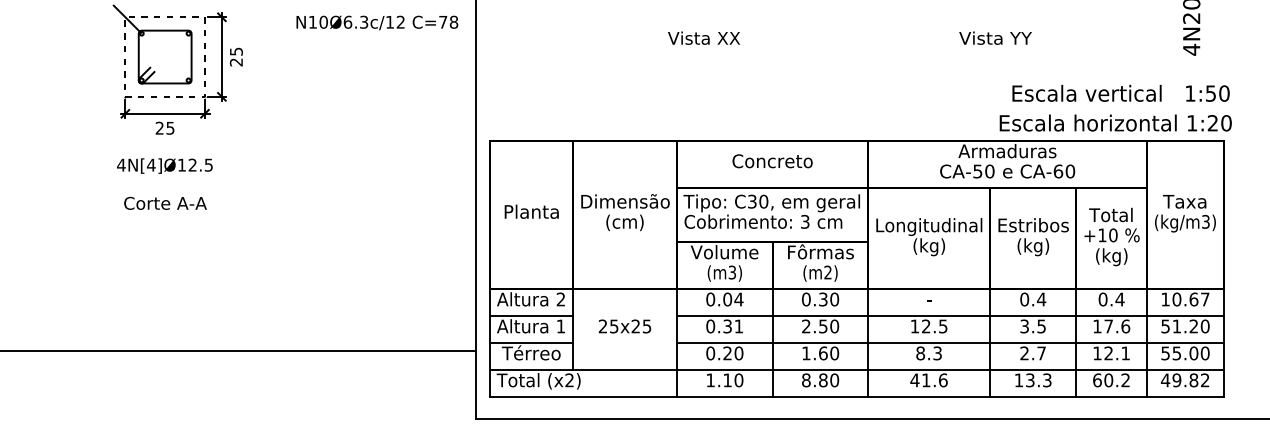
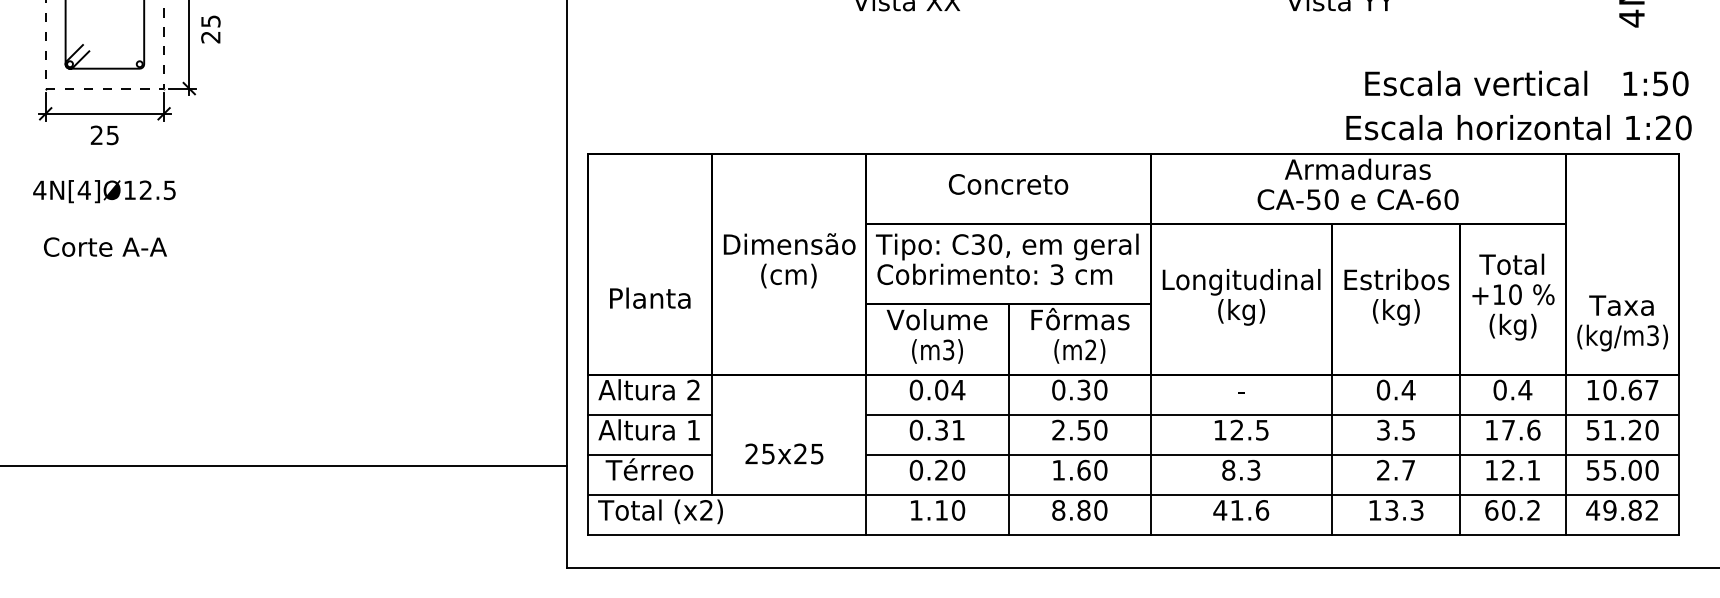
text: (531, 211) -> (649, 297), moved
text: (1185, 213) -> (1622, 323), moved
text: (624, 326) -> (783, 454), moved

